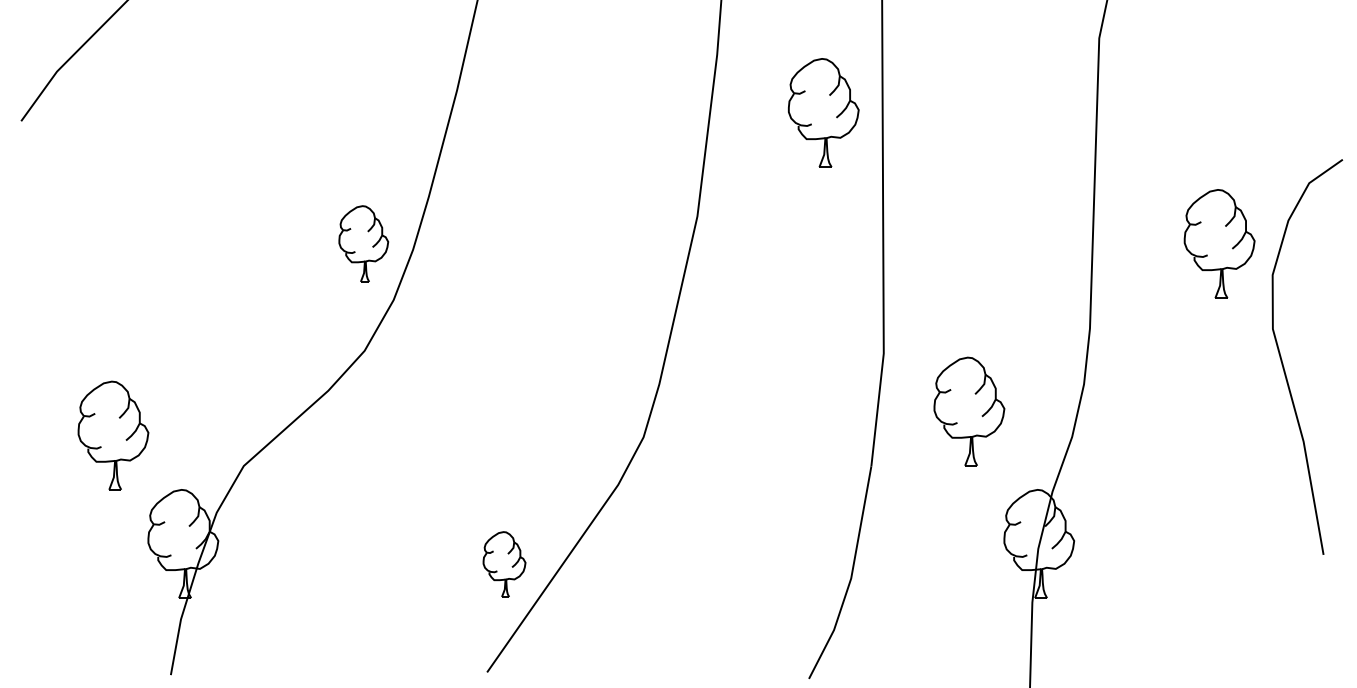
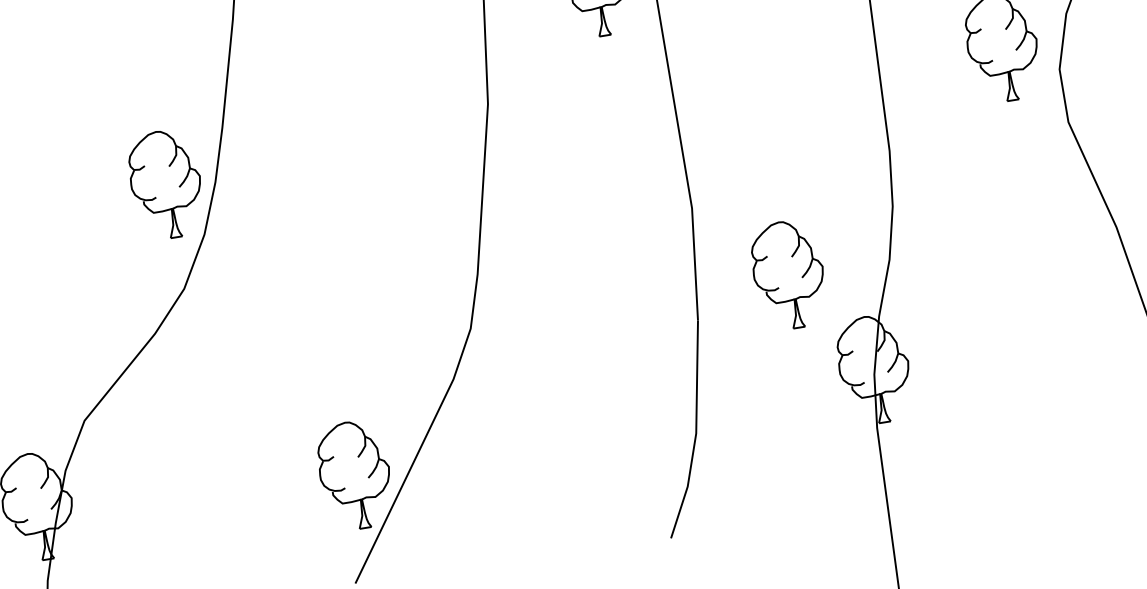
part: (363, 243) -> (165, 184), size x1.43
part: (969, 411) -> (788, 274), moved
part: (504, 564) -> (355, 475), size x1.67

